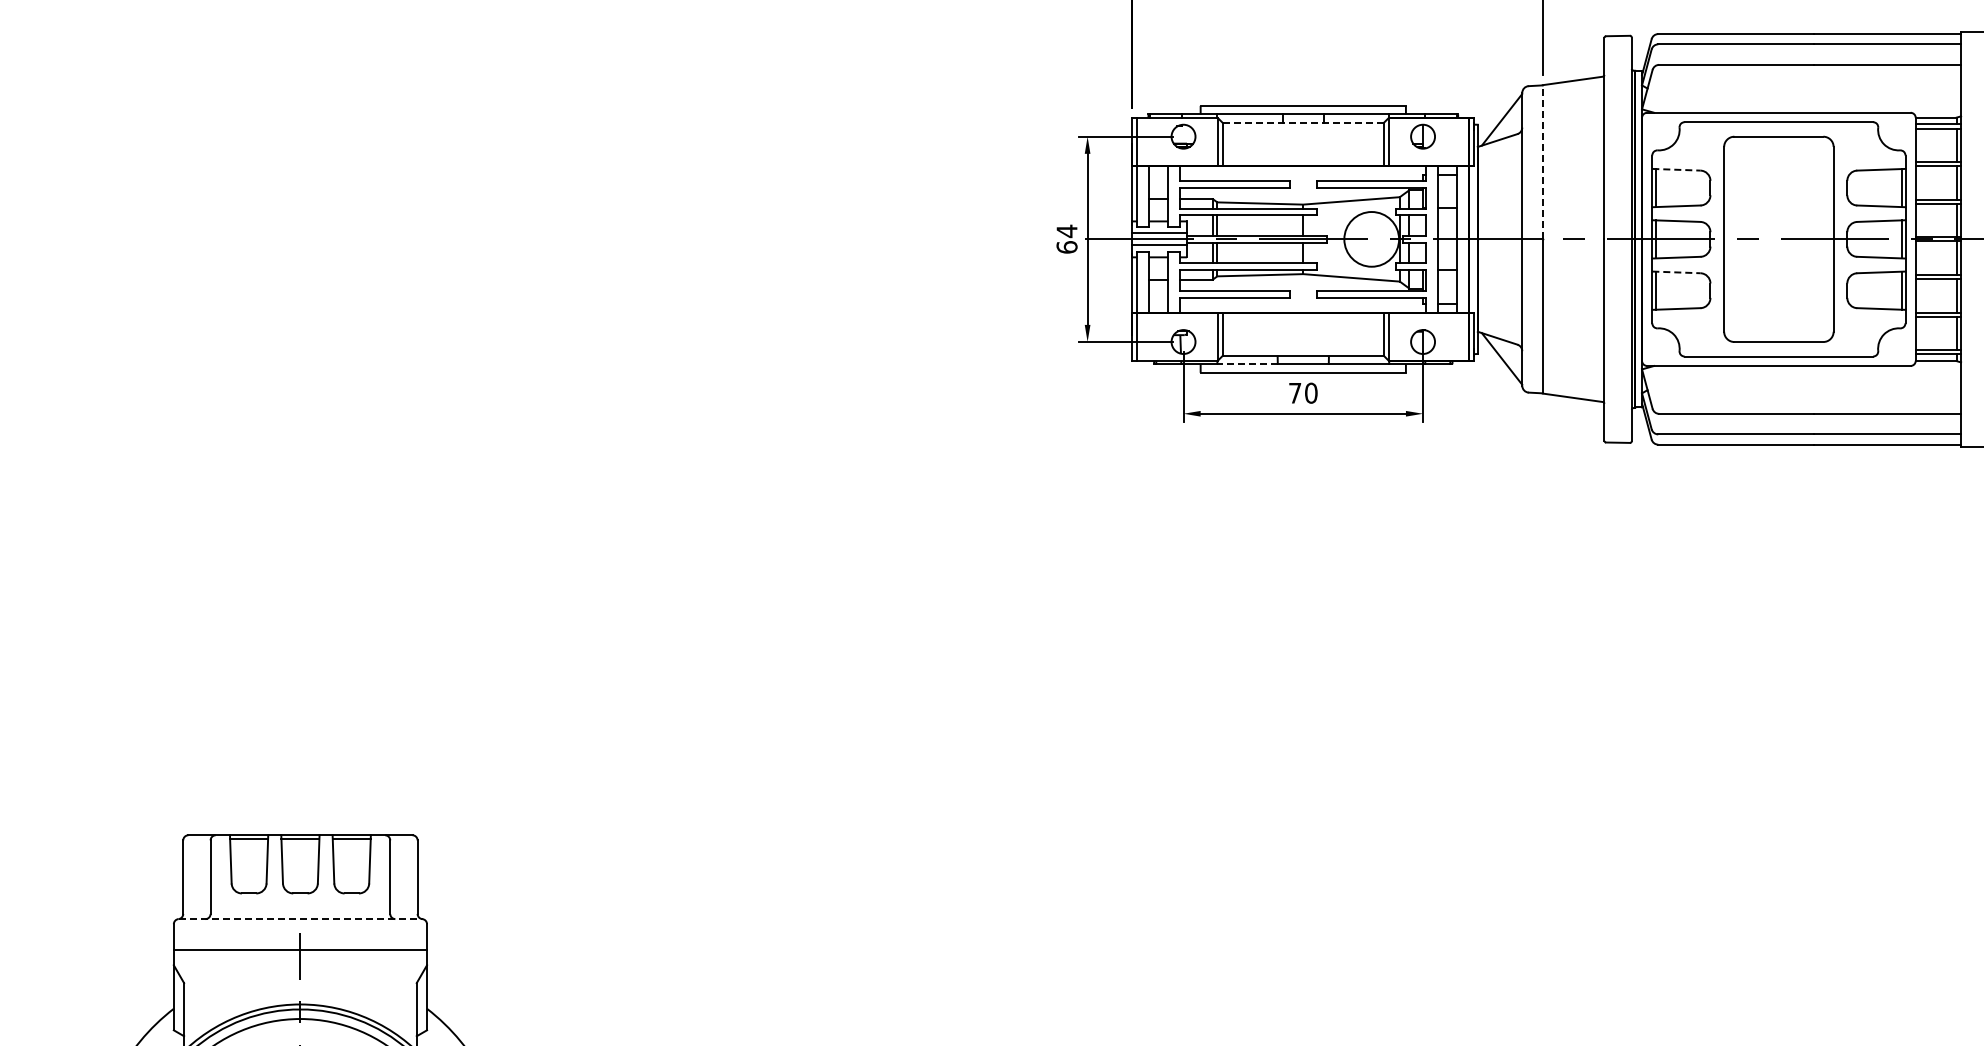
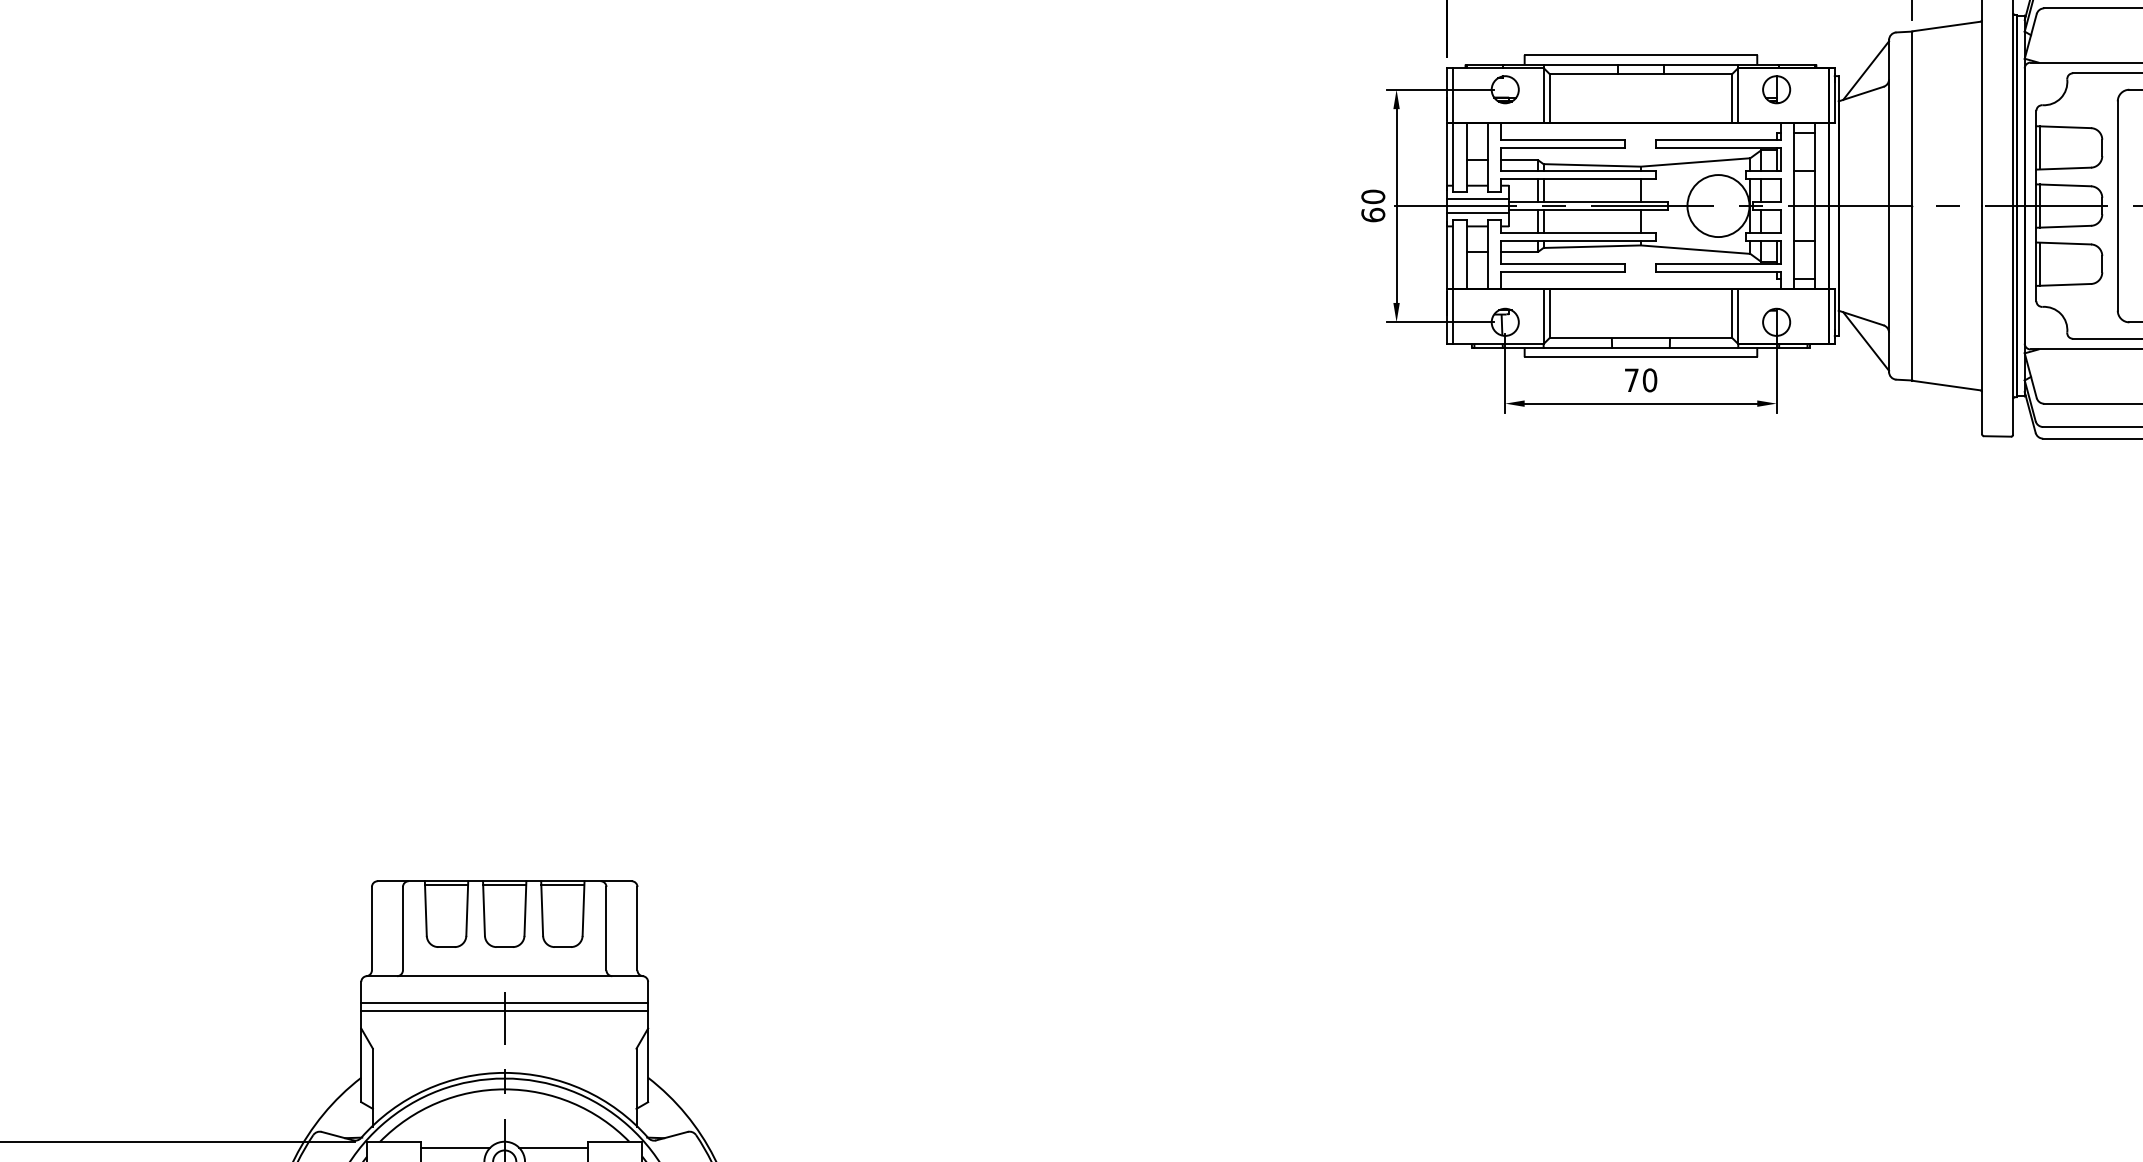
line: (1302, 123) -> (1640, 74), dashed -> solid
line: (1542, 162) -> (1911, 118), dashed -> solid
line: (1676, 169) -> (2063, 126), dashed -> solid
text: (1066, 231) -> (1372, 197), 64 -> 60
line: (1676, 272) -> (2063, 243), dashed -> solid
line: (1247, 364) -> (1577, 347), dashed -> solid
line: (300, 919) -> (504, 976), dashed -> solid
line: (300, 943) -> (504, 1003), added

